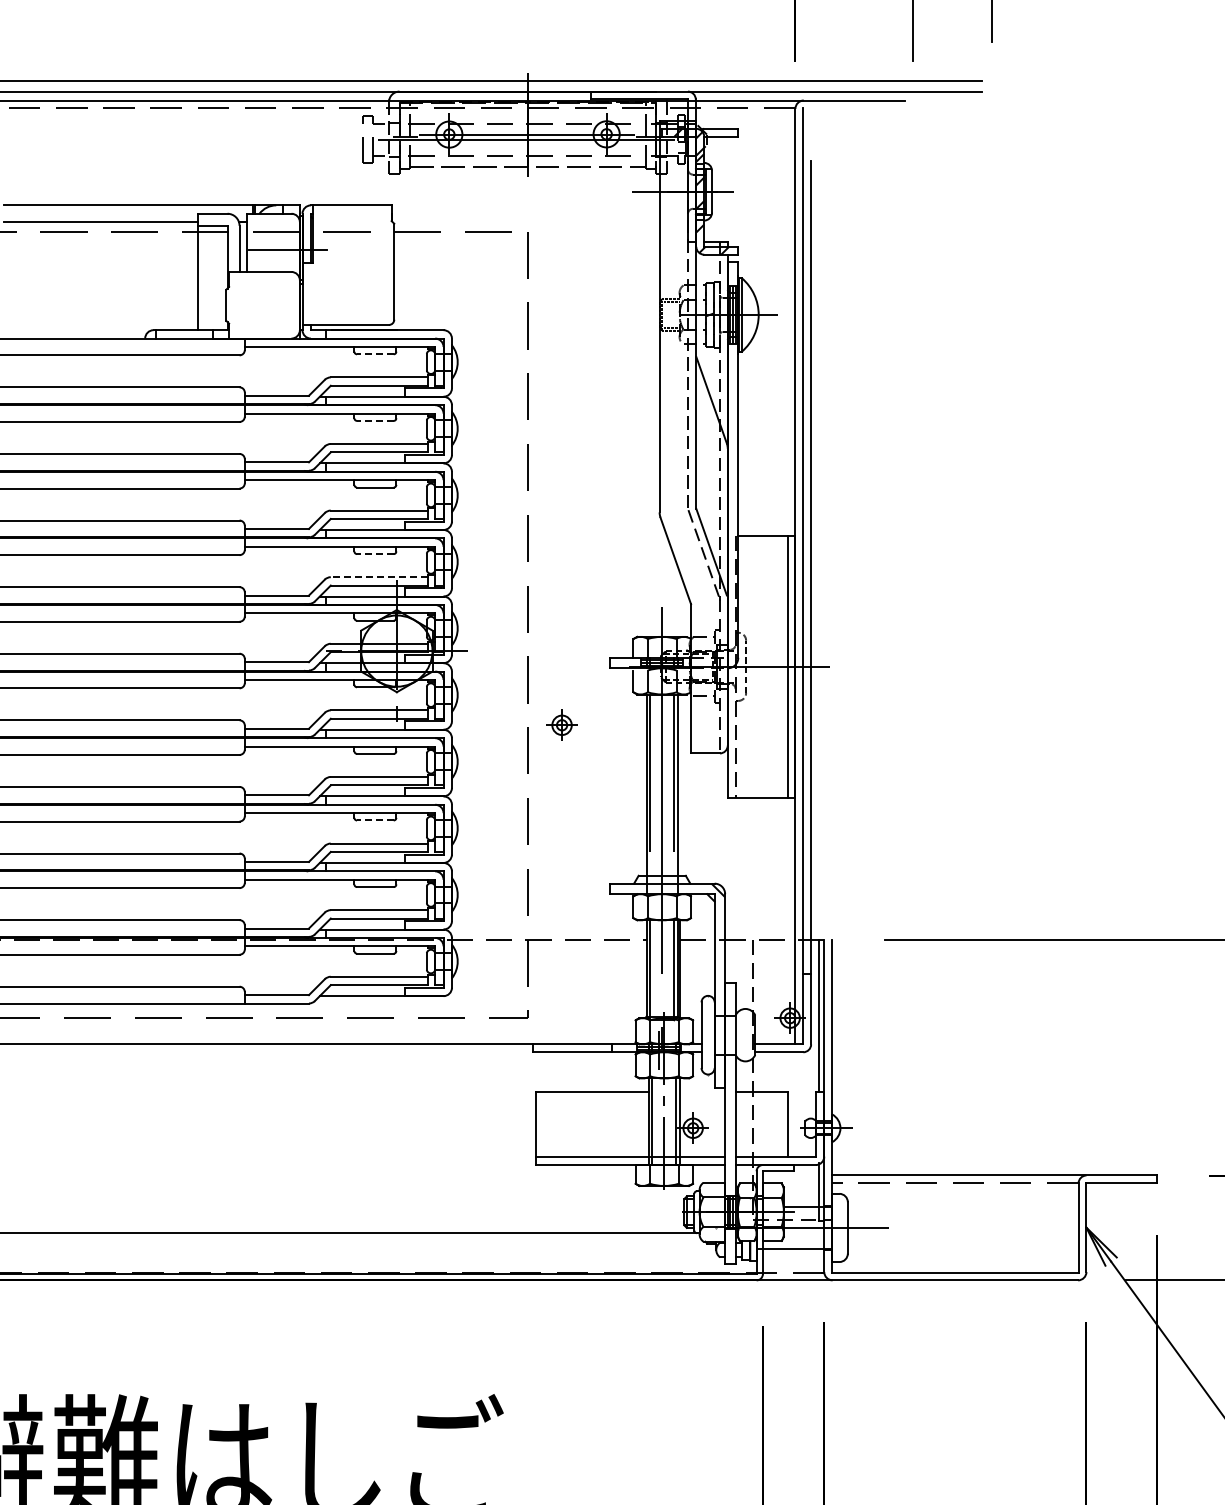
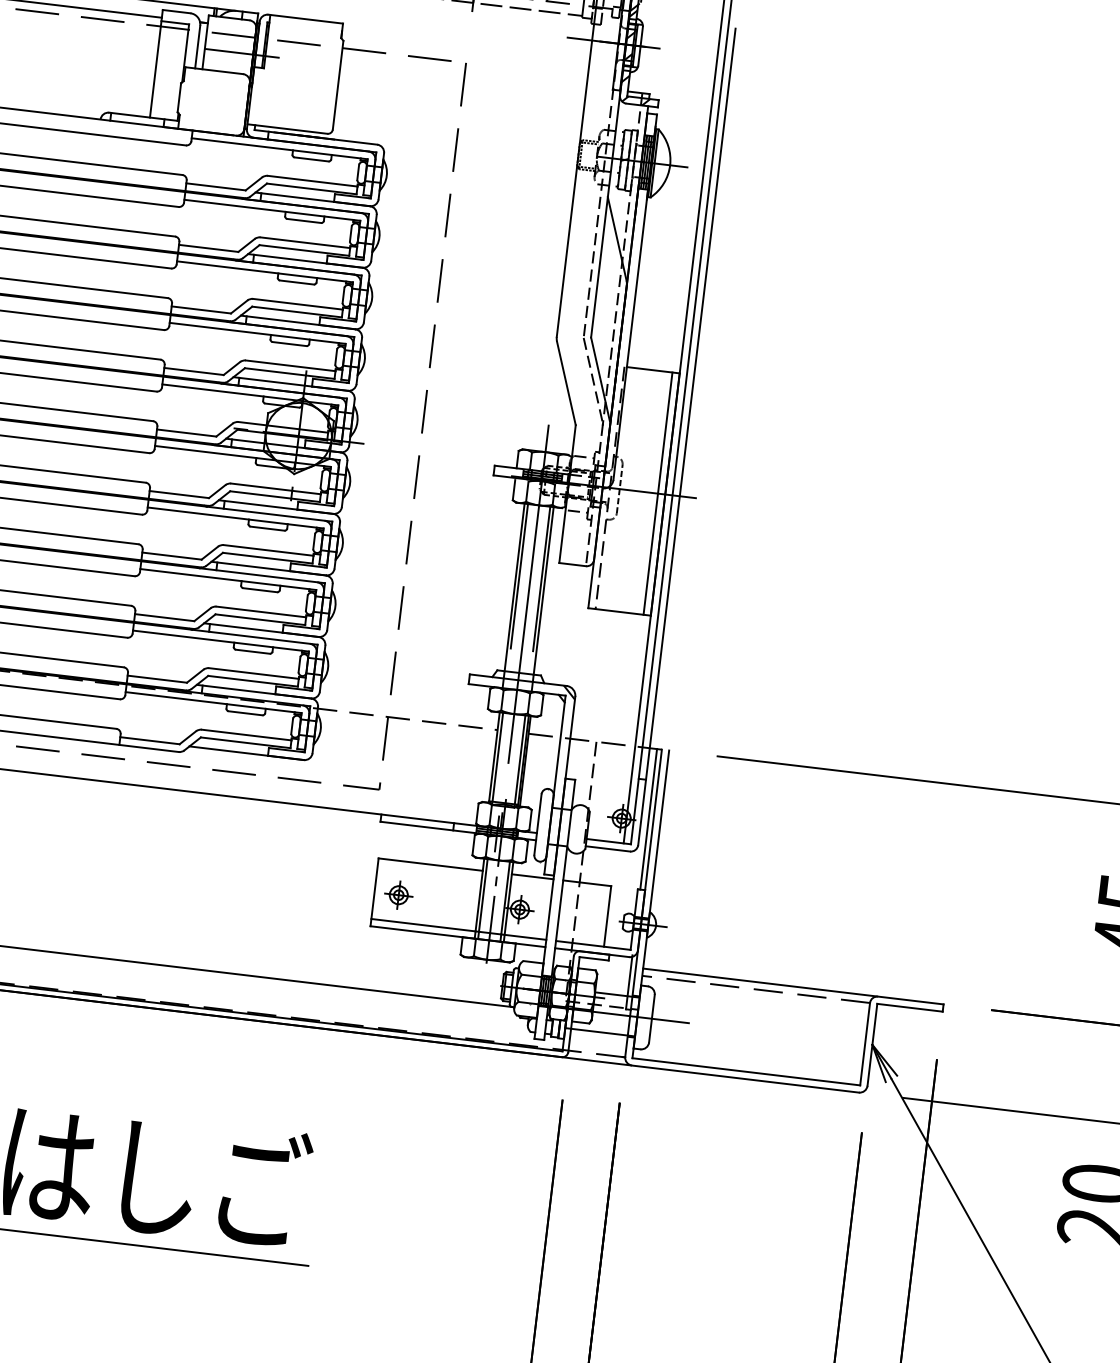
line: (374, 354) -> (310, 159), dashed -> solid
line: (374, 420) -> (303, 220), dashed -> solid
line: (374, 554) -> (288, 344), dashed -> solid
line: (379, 577) -> (290, 366), dashed -> solid
part: (561, 724) -> (398, 894), moved
line: (374, 820) -> (259, 590), dashed -> solid
line: (702, 1091) -> (532, 876), added

